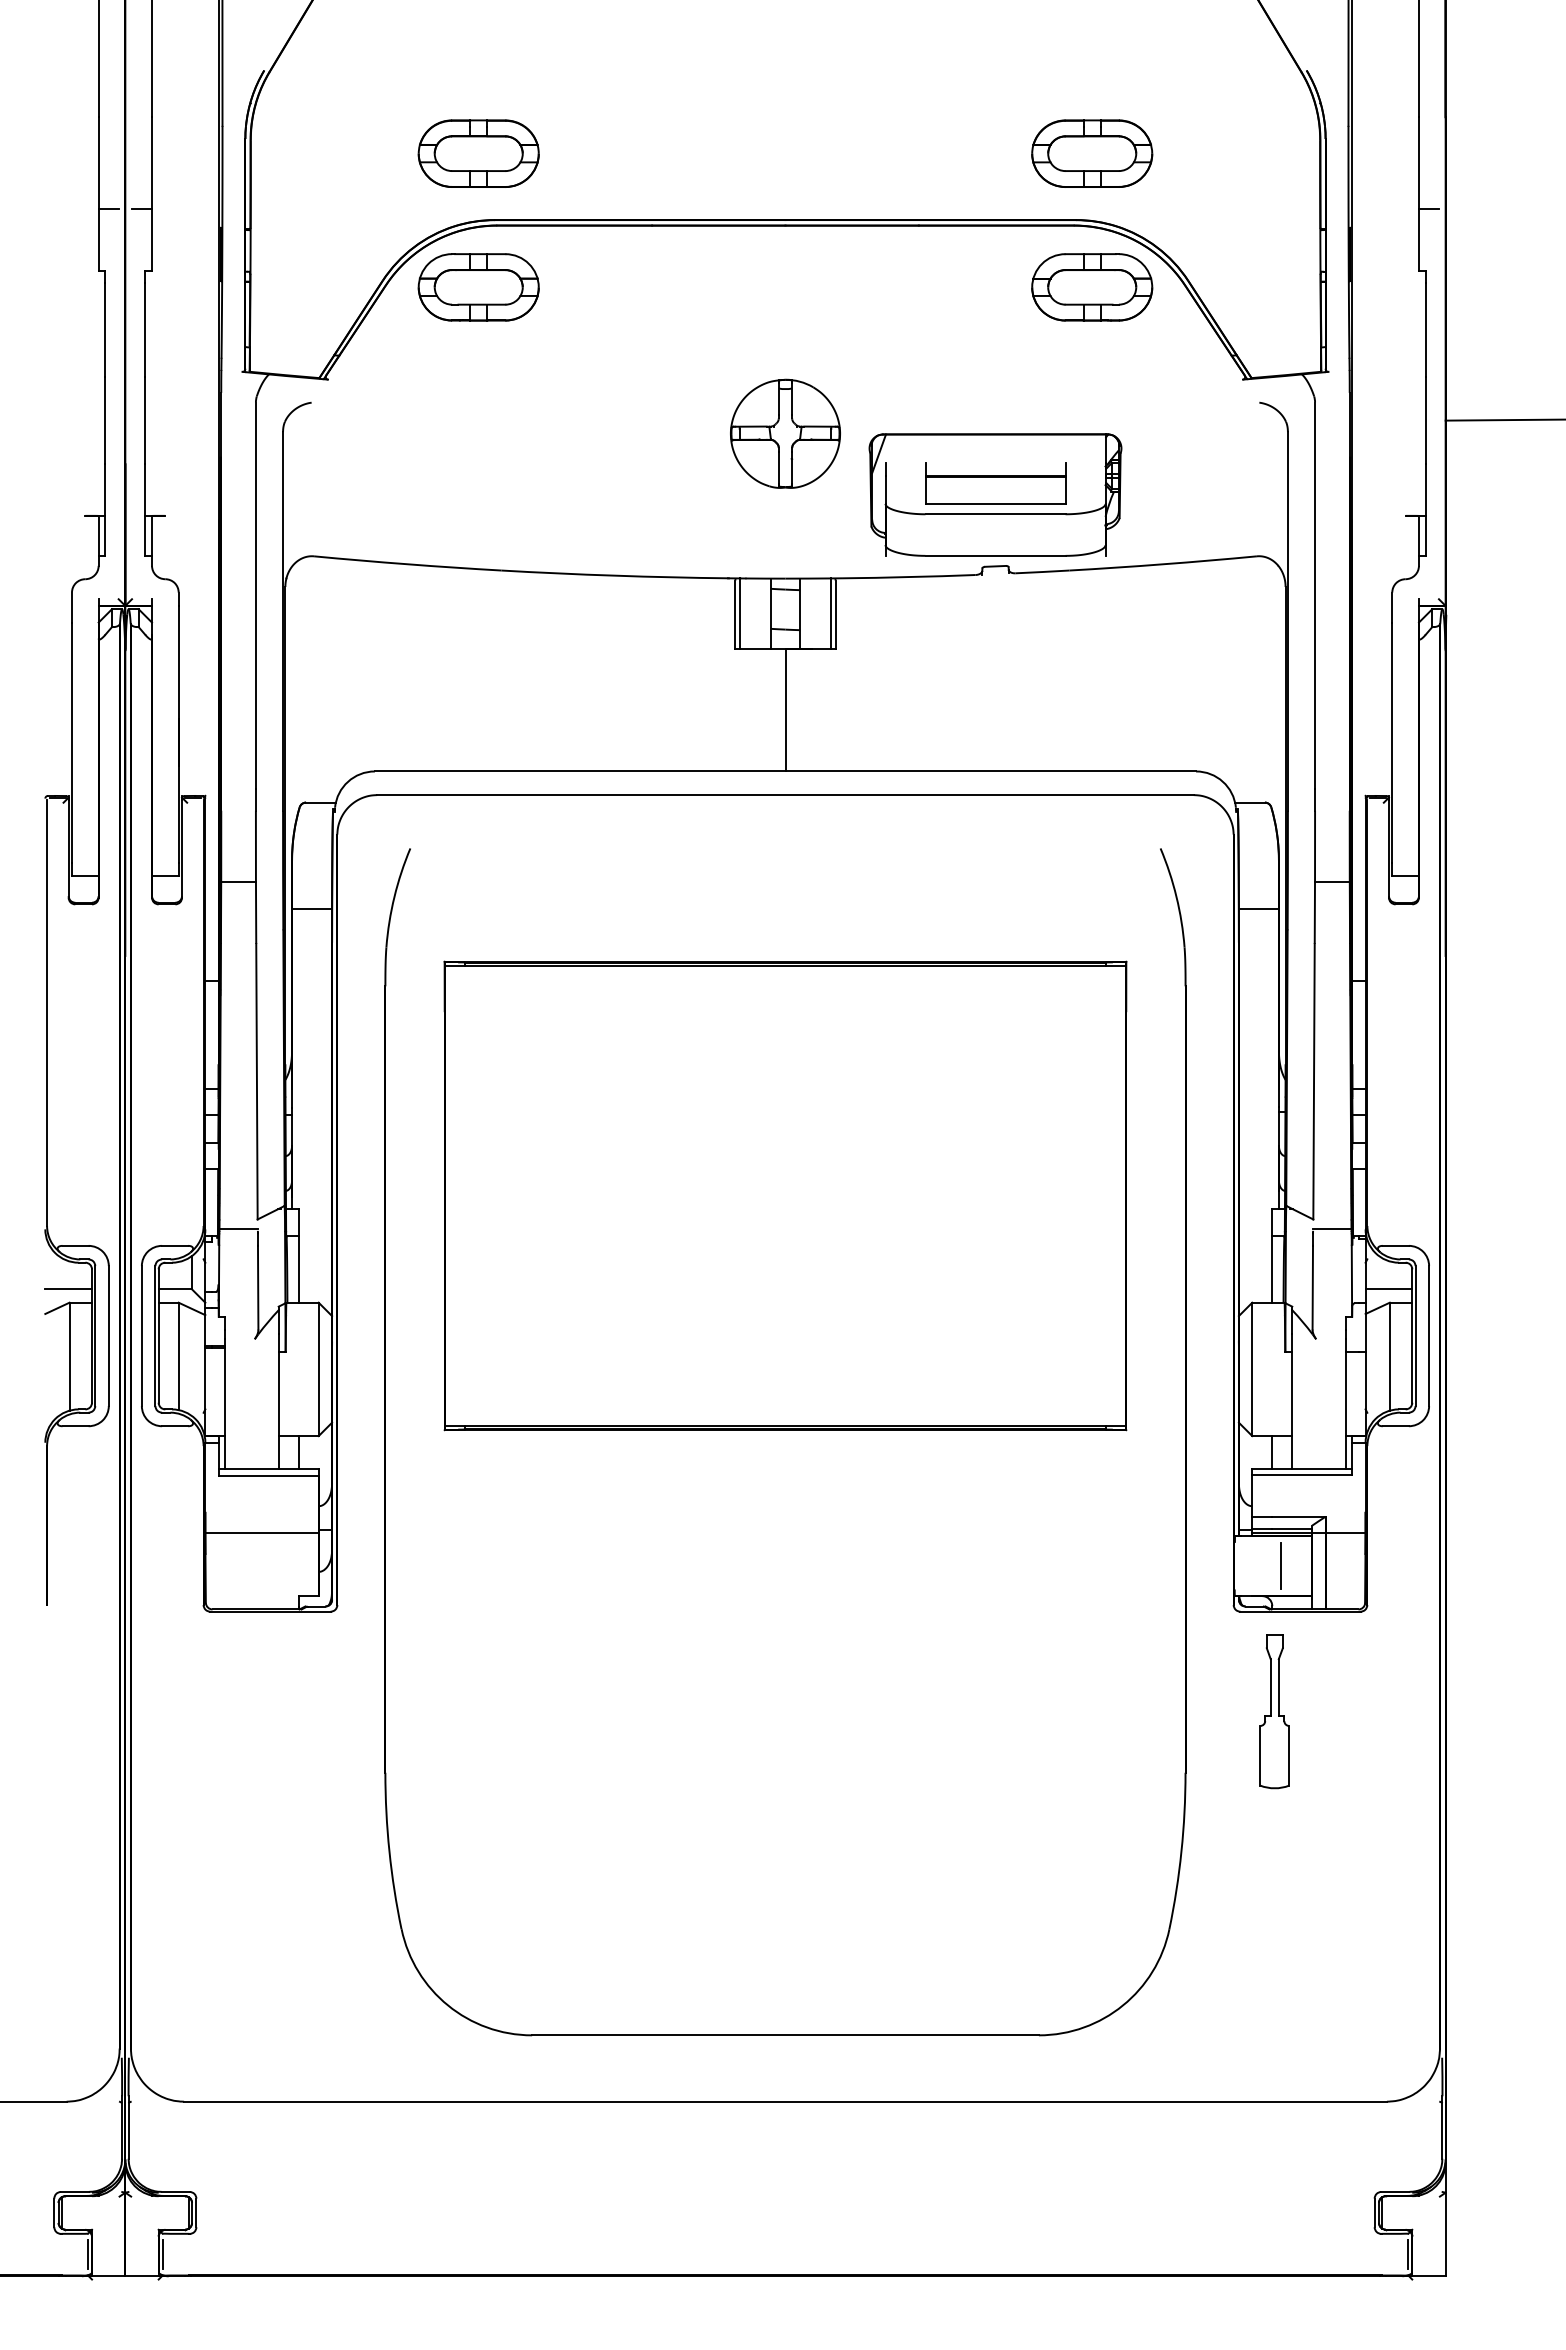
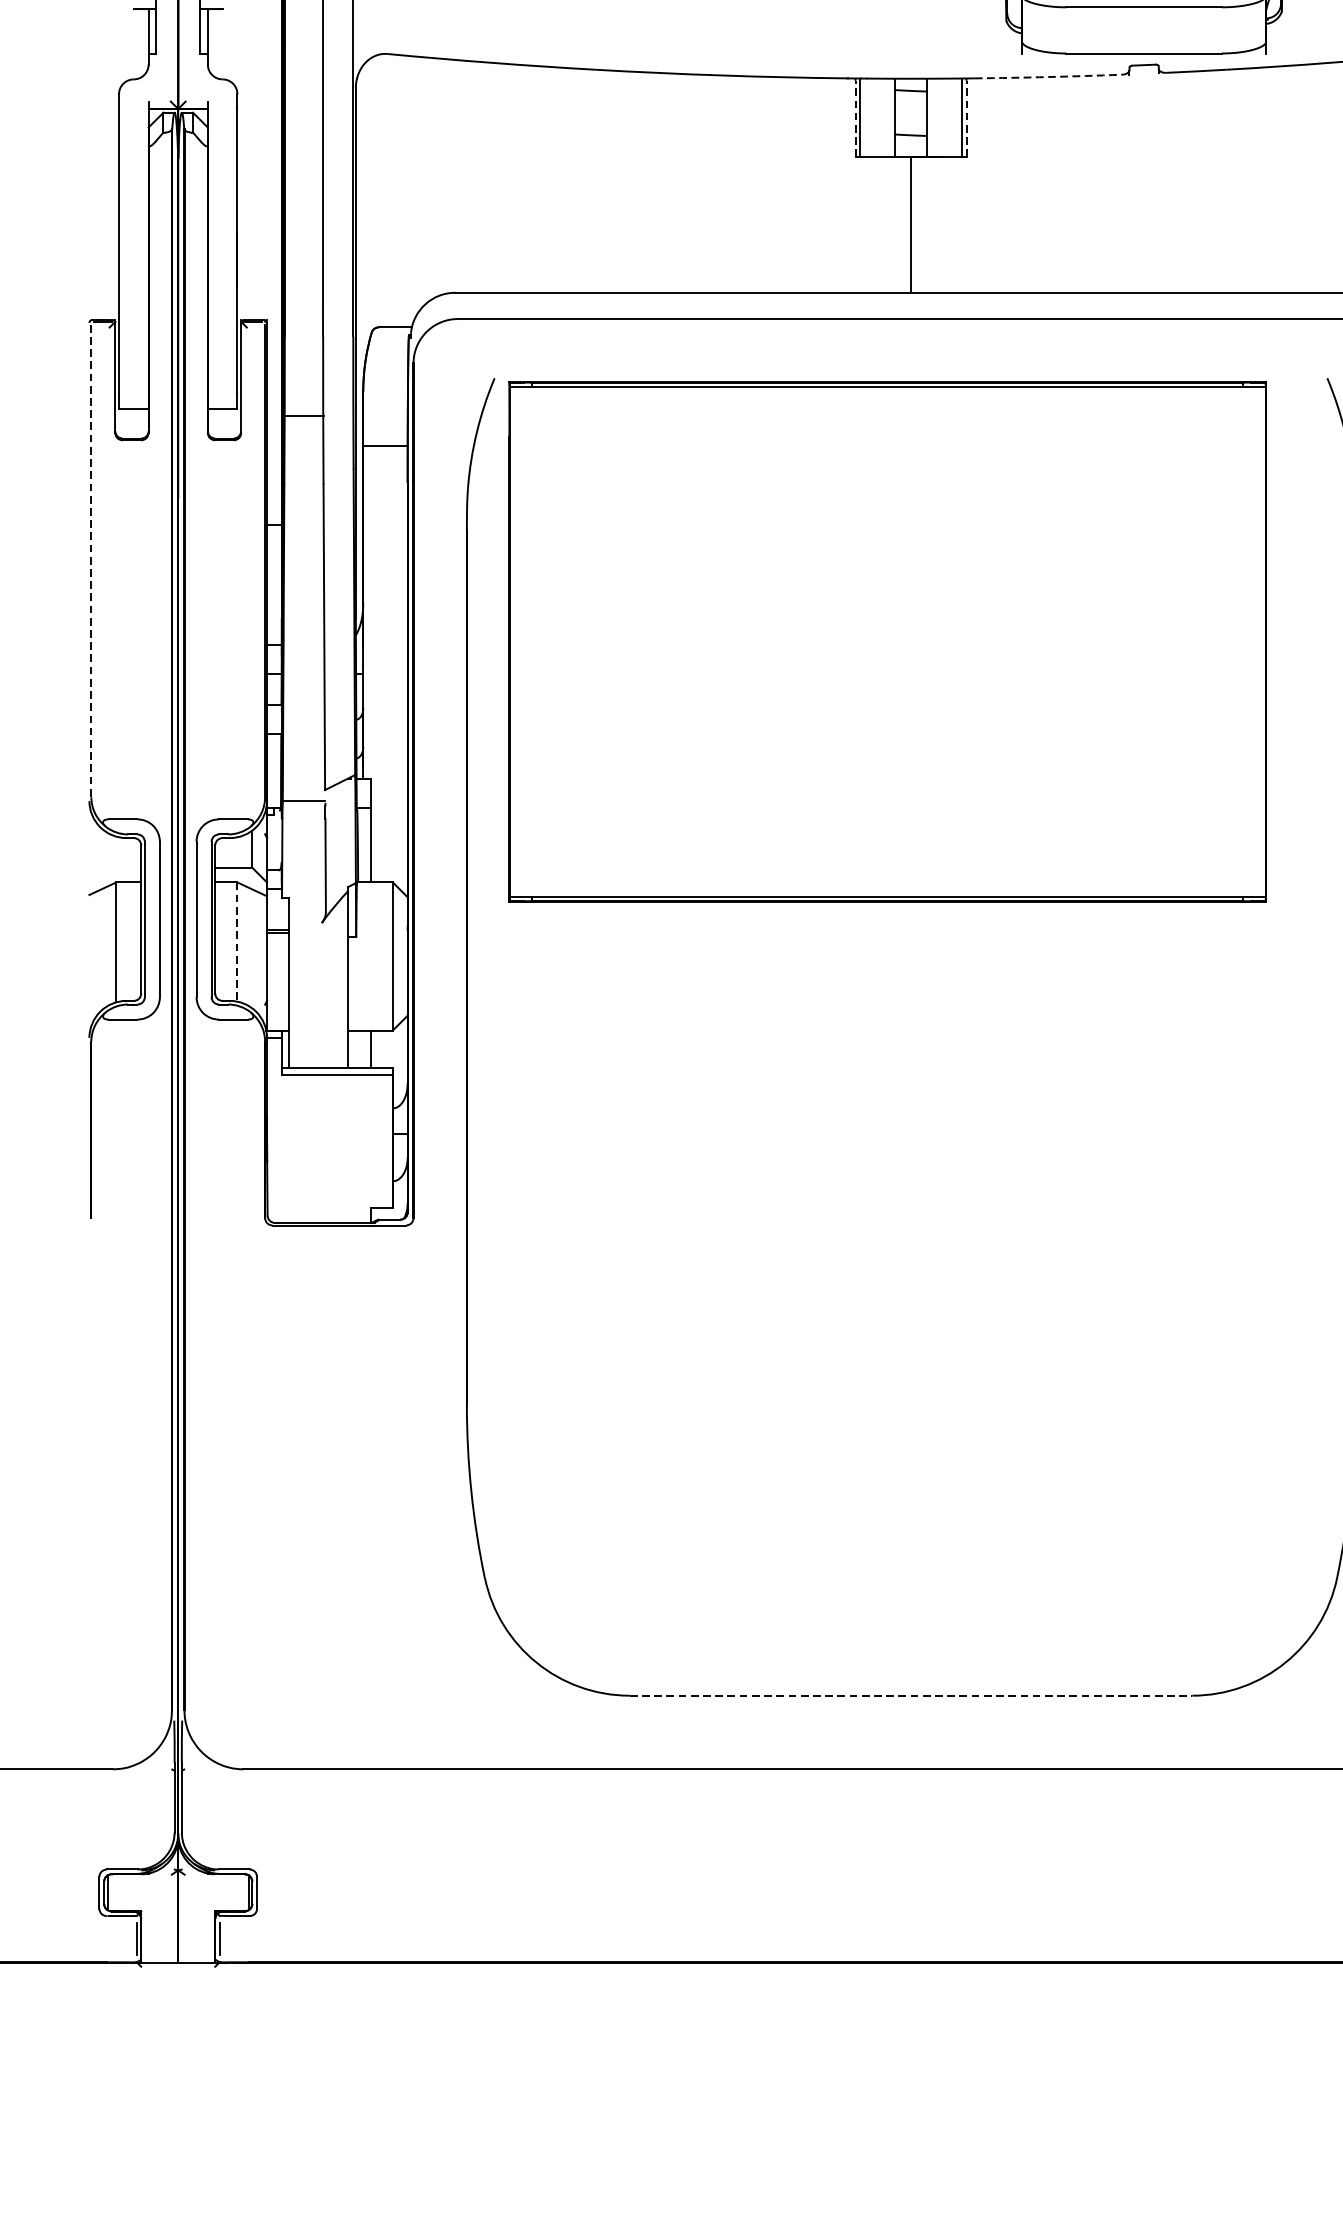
arc: (909, 577) -> (1048, 77), solid -> dashed
line: (735, 614) -> (855, 118), solid -> dashed
line: (835, 614) -> (966, 118), solid -> dashed
line: (47, 1013) -> (91, 561), solid -> dashed
part: (785, 1195) -> (887, 641), moved
line: (68, 1289) -> (115, 867), removed
line: (178, 1356) -> (237, 942), solid -> dashed
line: (261, 1532) -> (329, 1137), removed
line: (786, 2035) -> (912, 1695), solid -> dashed

